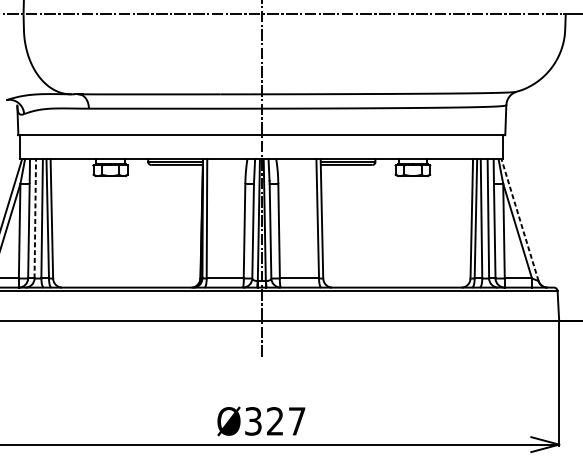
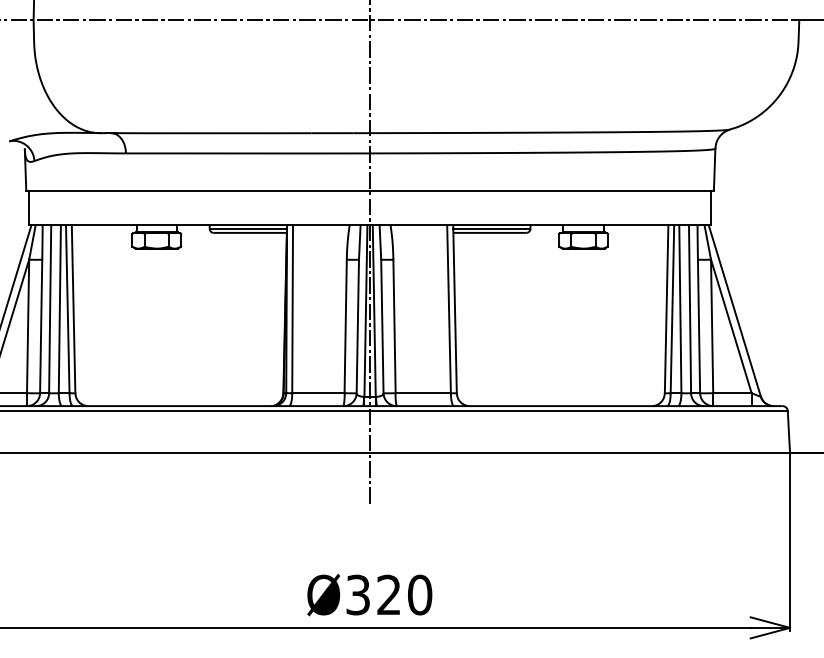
line: (35, 218) -> (50, 308), dashed -> solid
line: (519, 219) -> (734, 310), dashed -> solid
text: (297, 421) -> (420, 594), Ø327 -> Ø320

